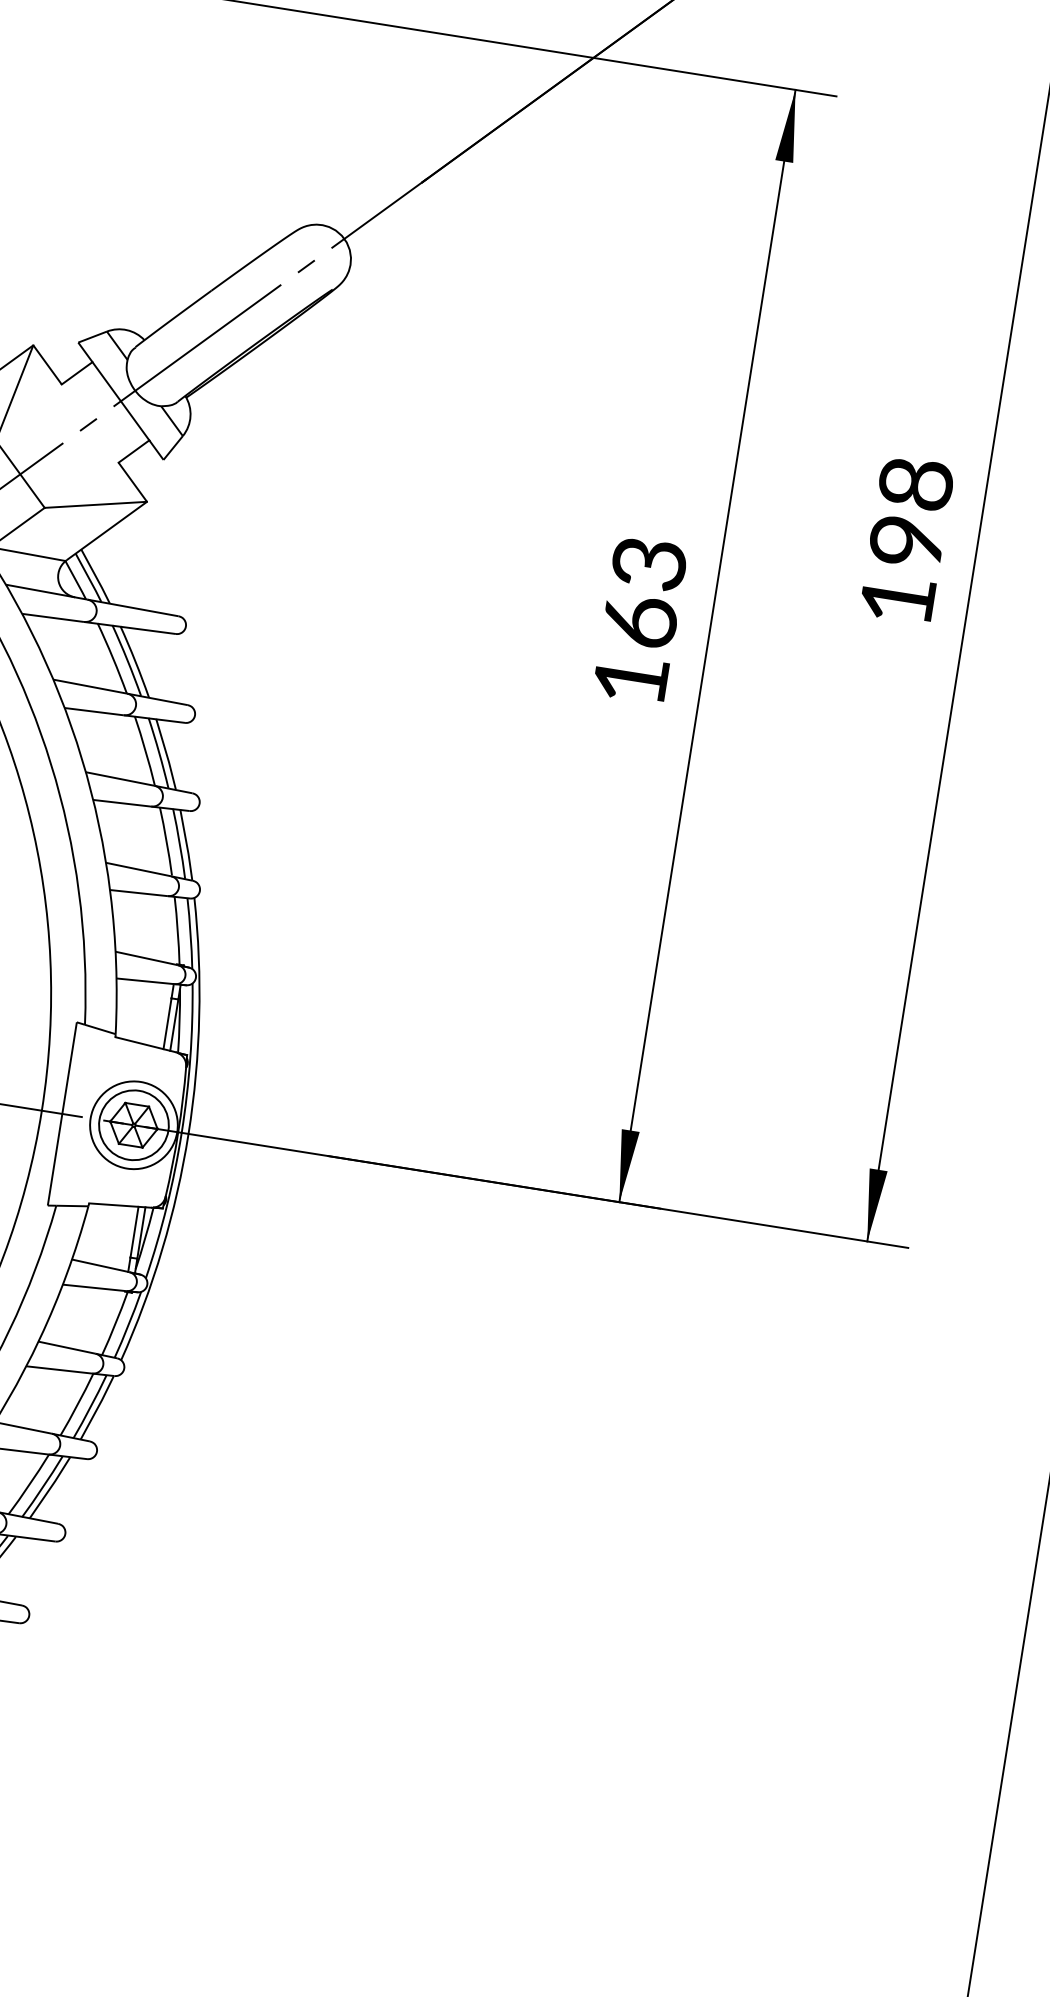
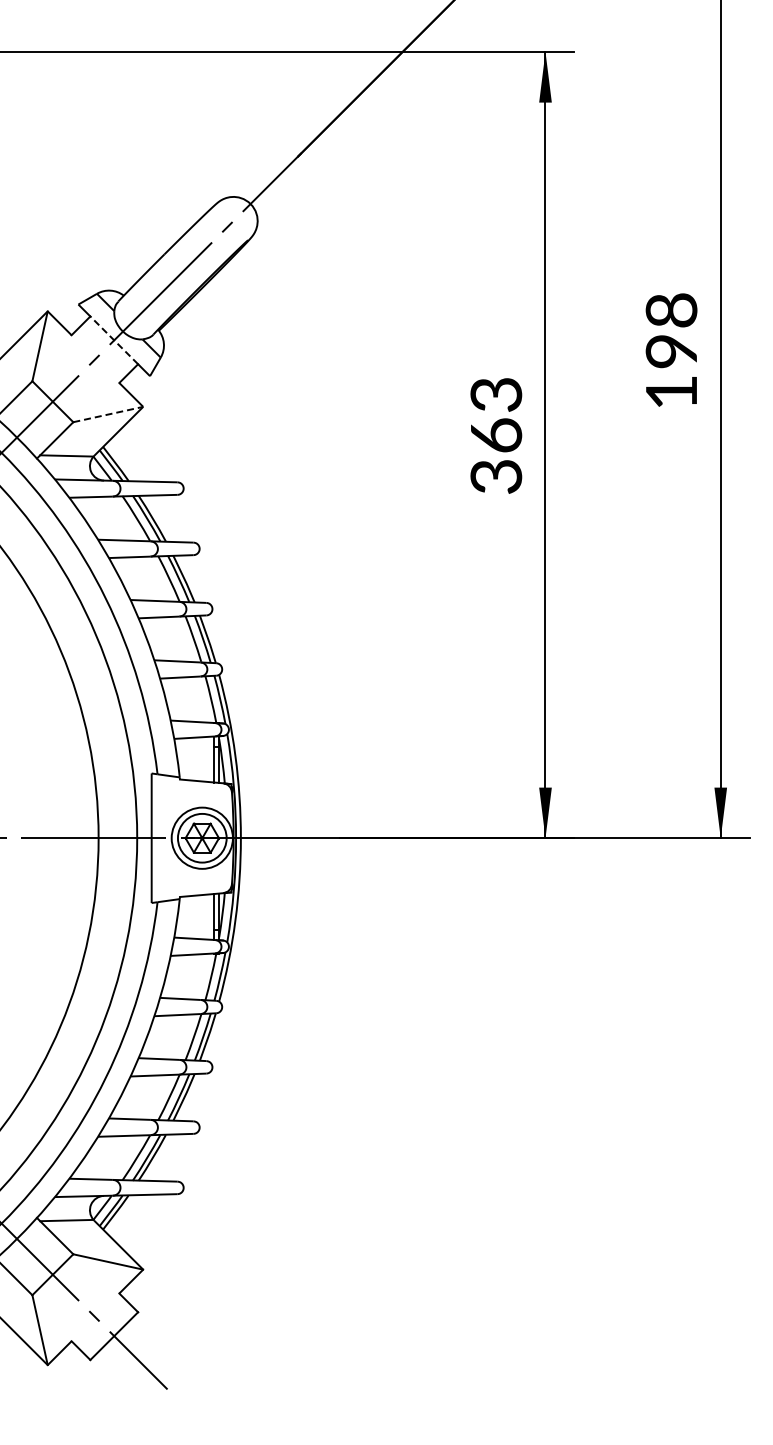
line: (121, 401) -> (114, 340), solid -> dashed
line: (96, 504) -> (108, 414), solid -> dashed
text: (631, 679) -> (496, 476), 163 -> 363

